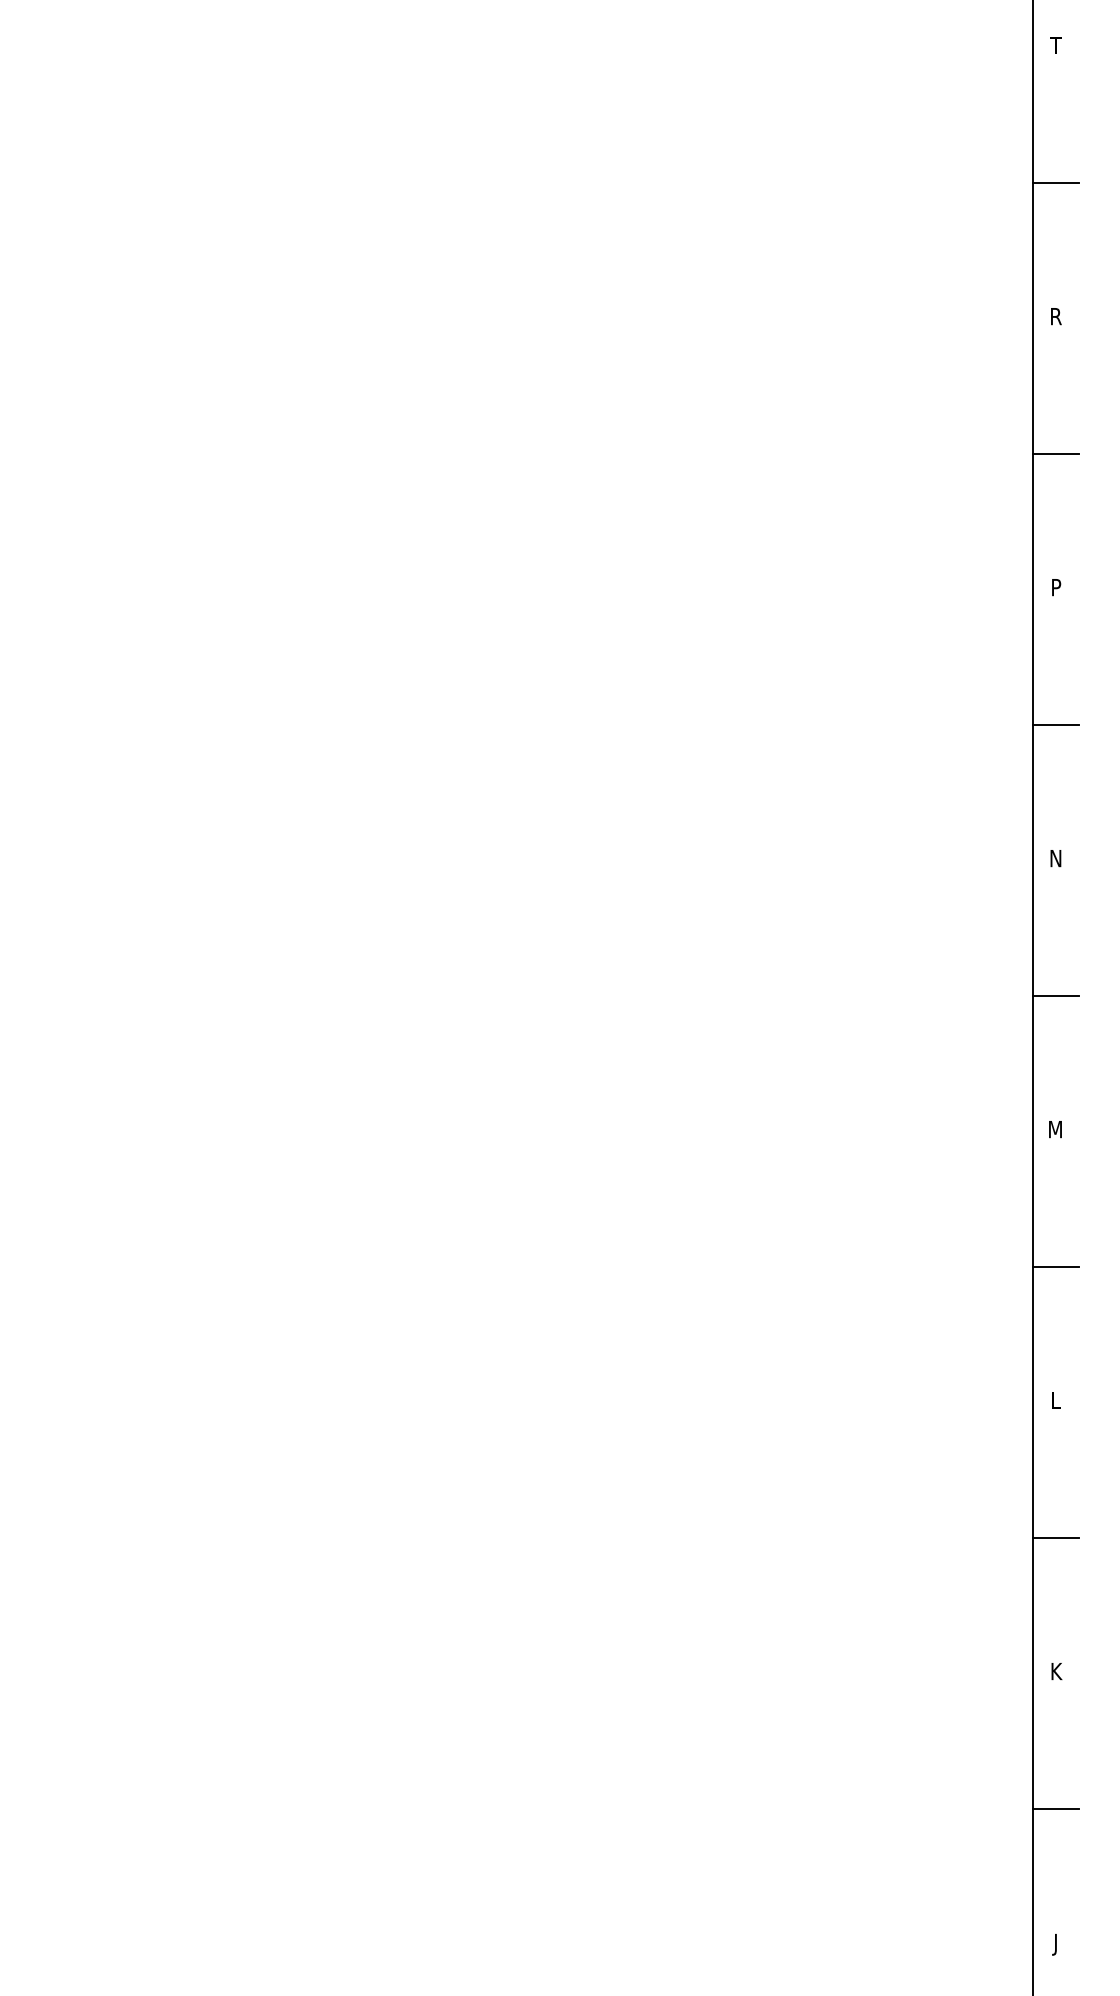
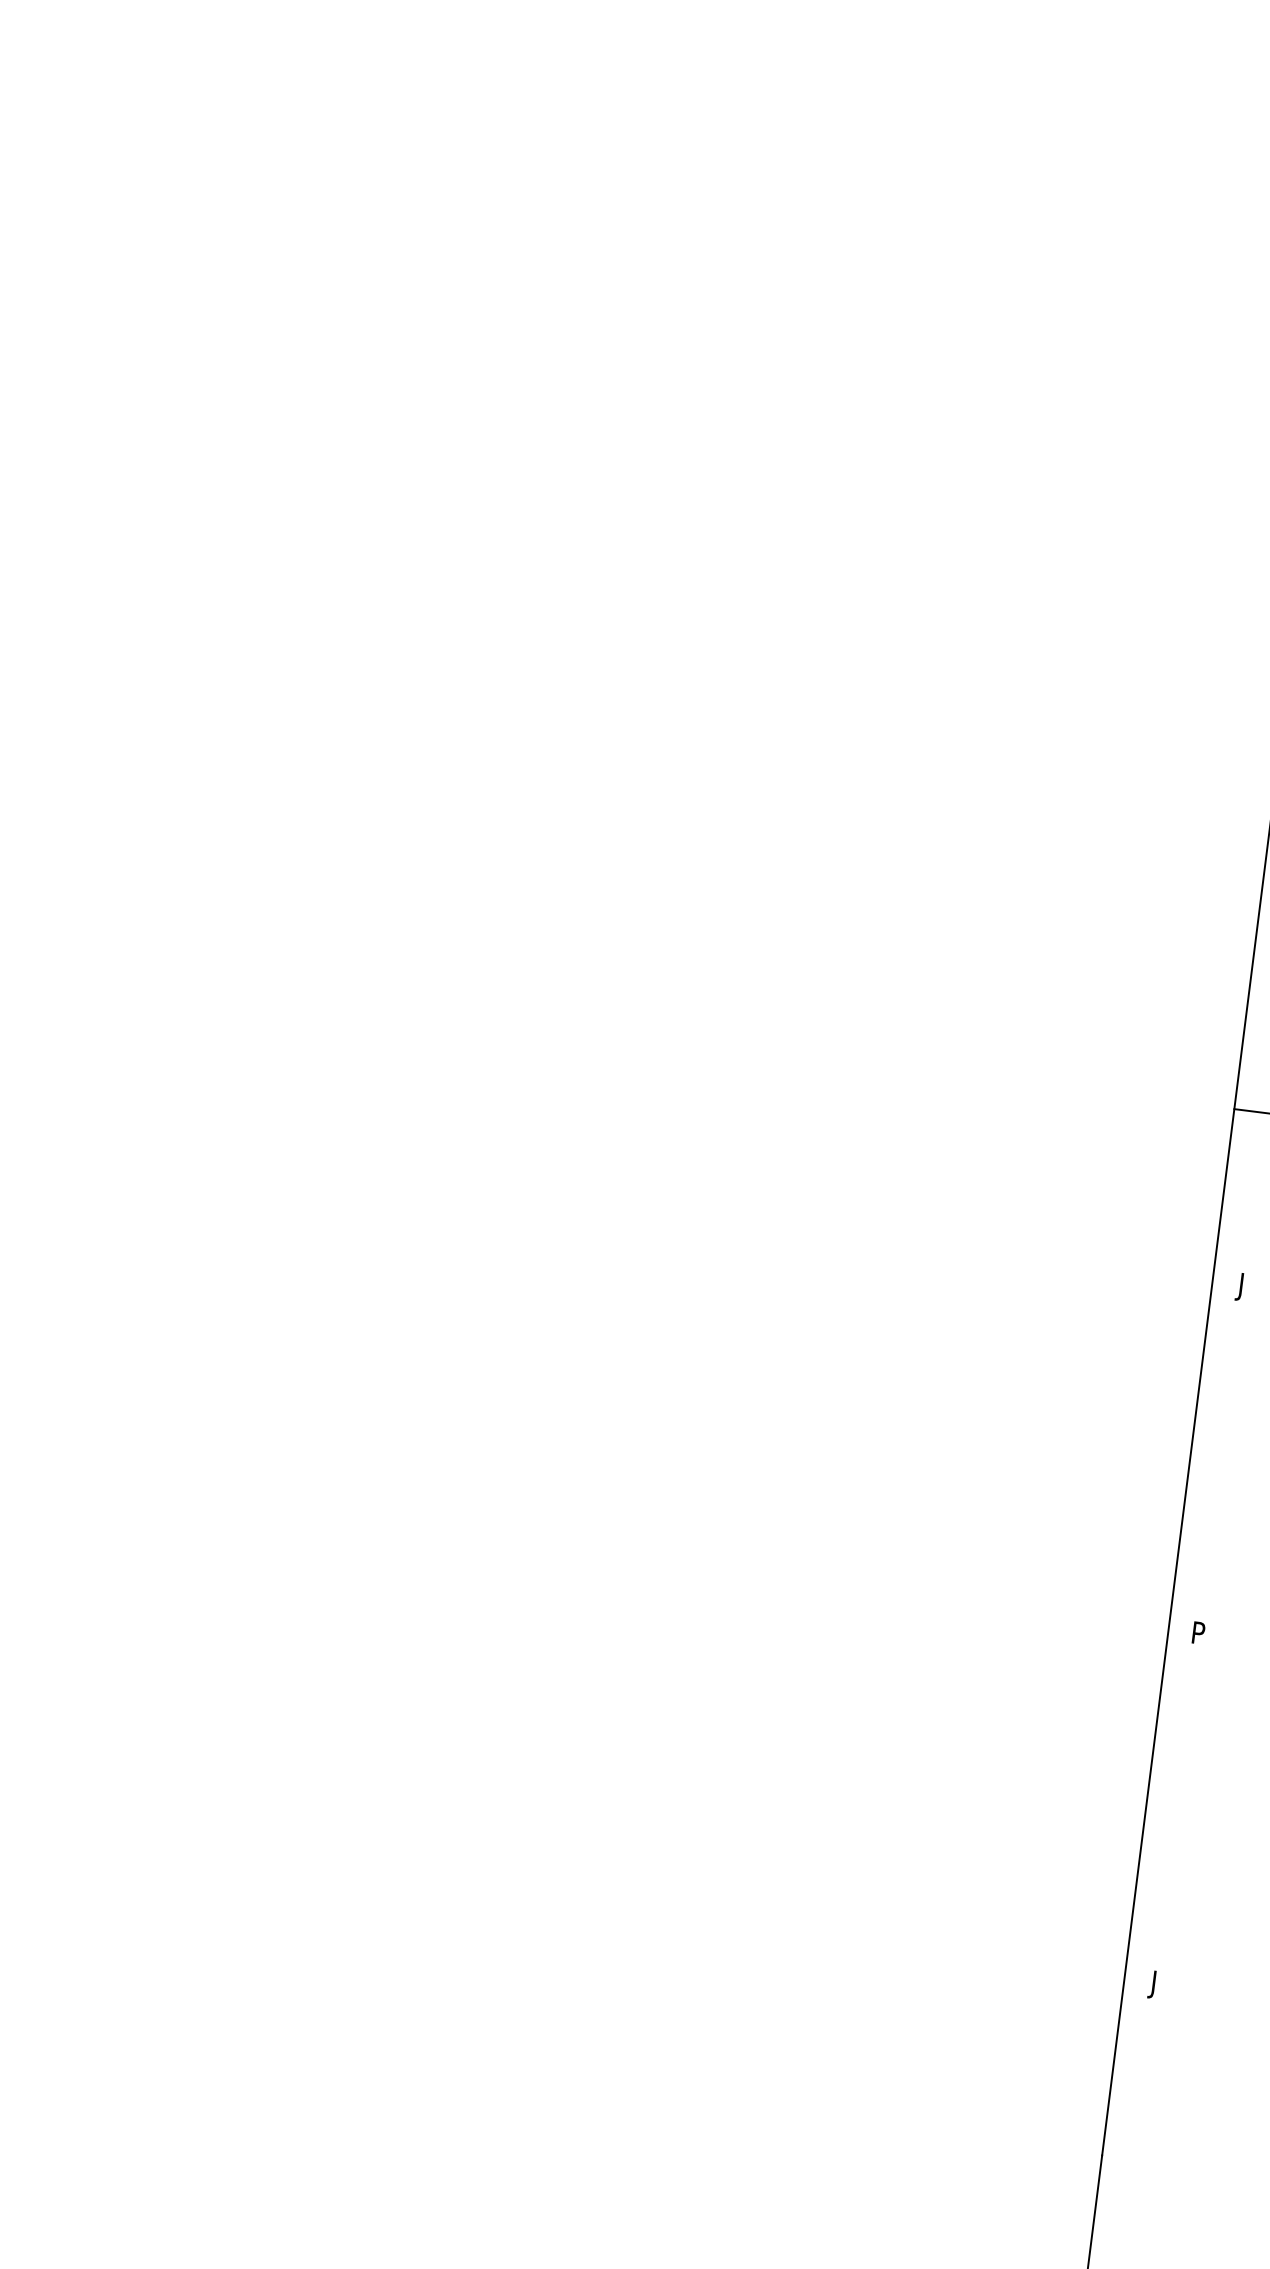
text: (1055, 1131) -> (1241, 1286), M -> J
line: (1056, 1267) -> (1220, 1461), removed
text: (1056, 1400) -> (1198, 1633), L -> P
line: (1056, 1538) -> (1176, 1810), removed
text: (1056, 1673) -> (1154, 1984), K -> J
line: (1056, 1809) -> (1132, 2159), removed

